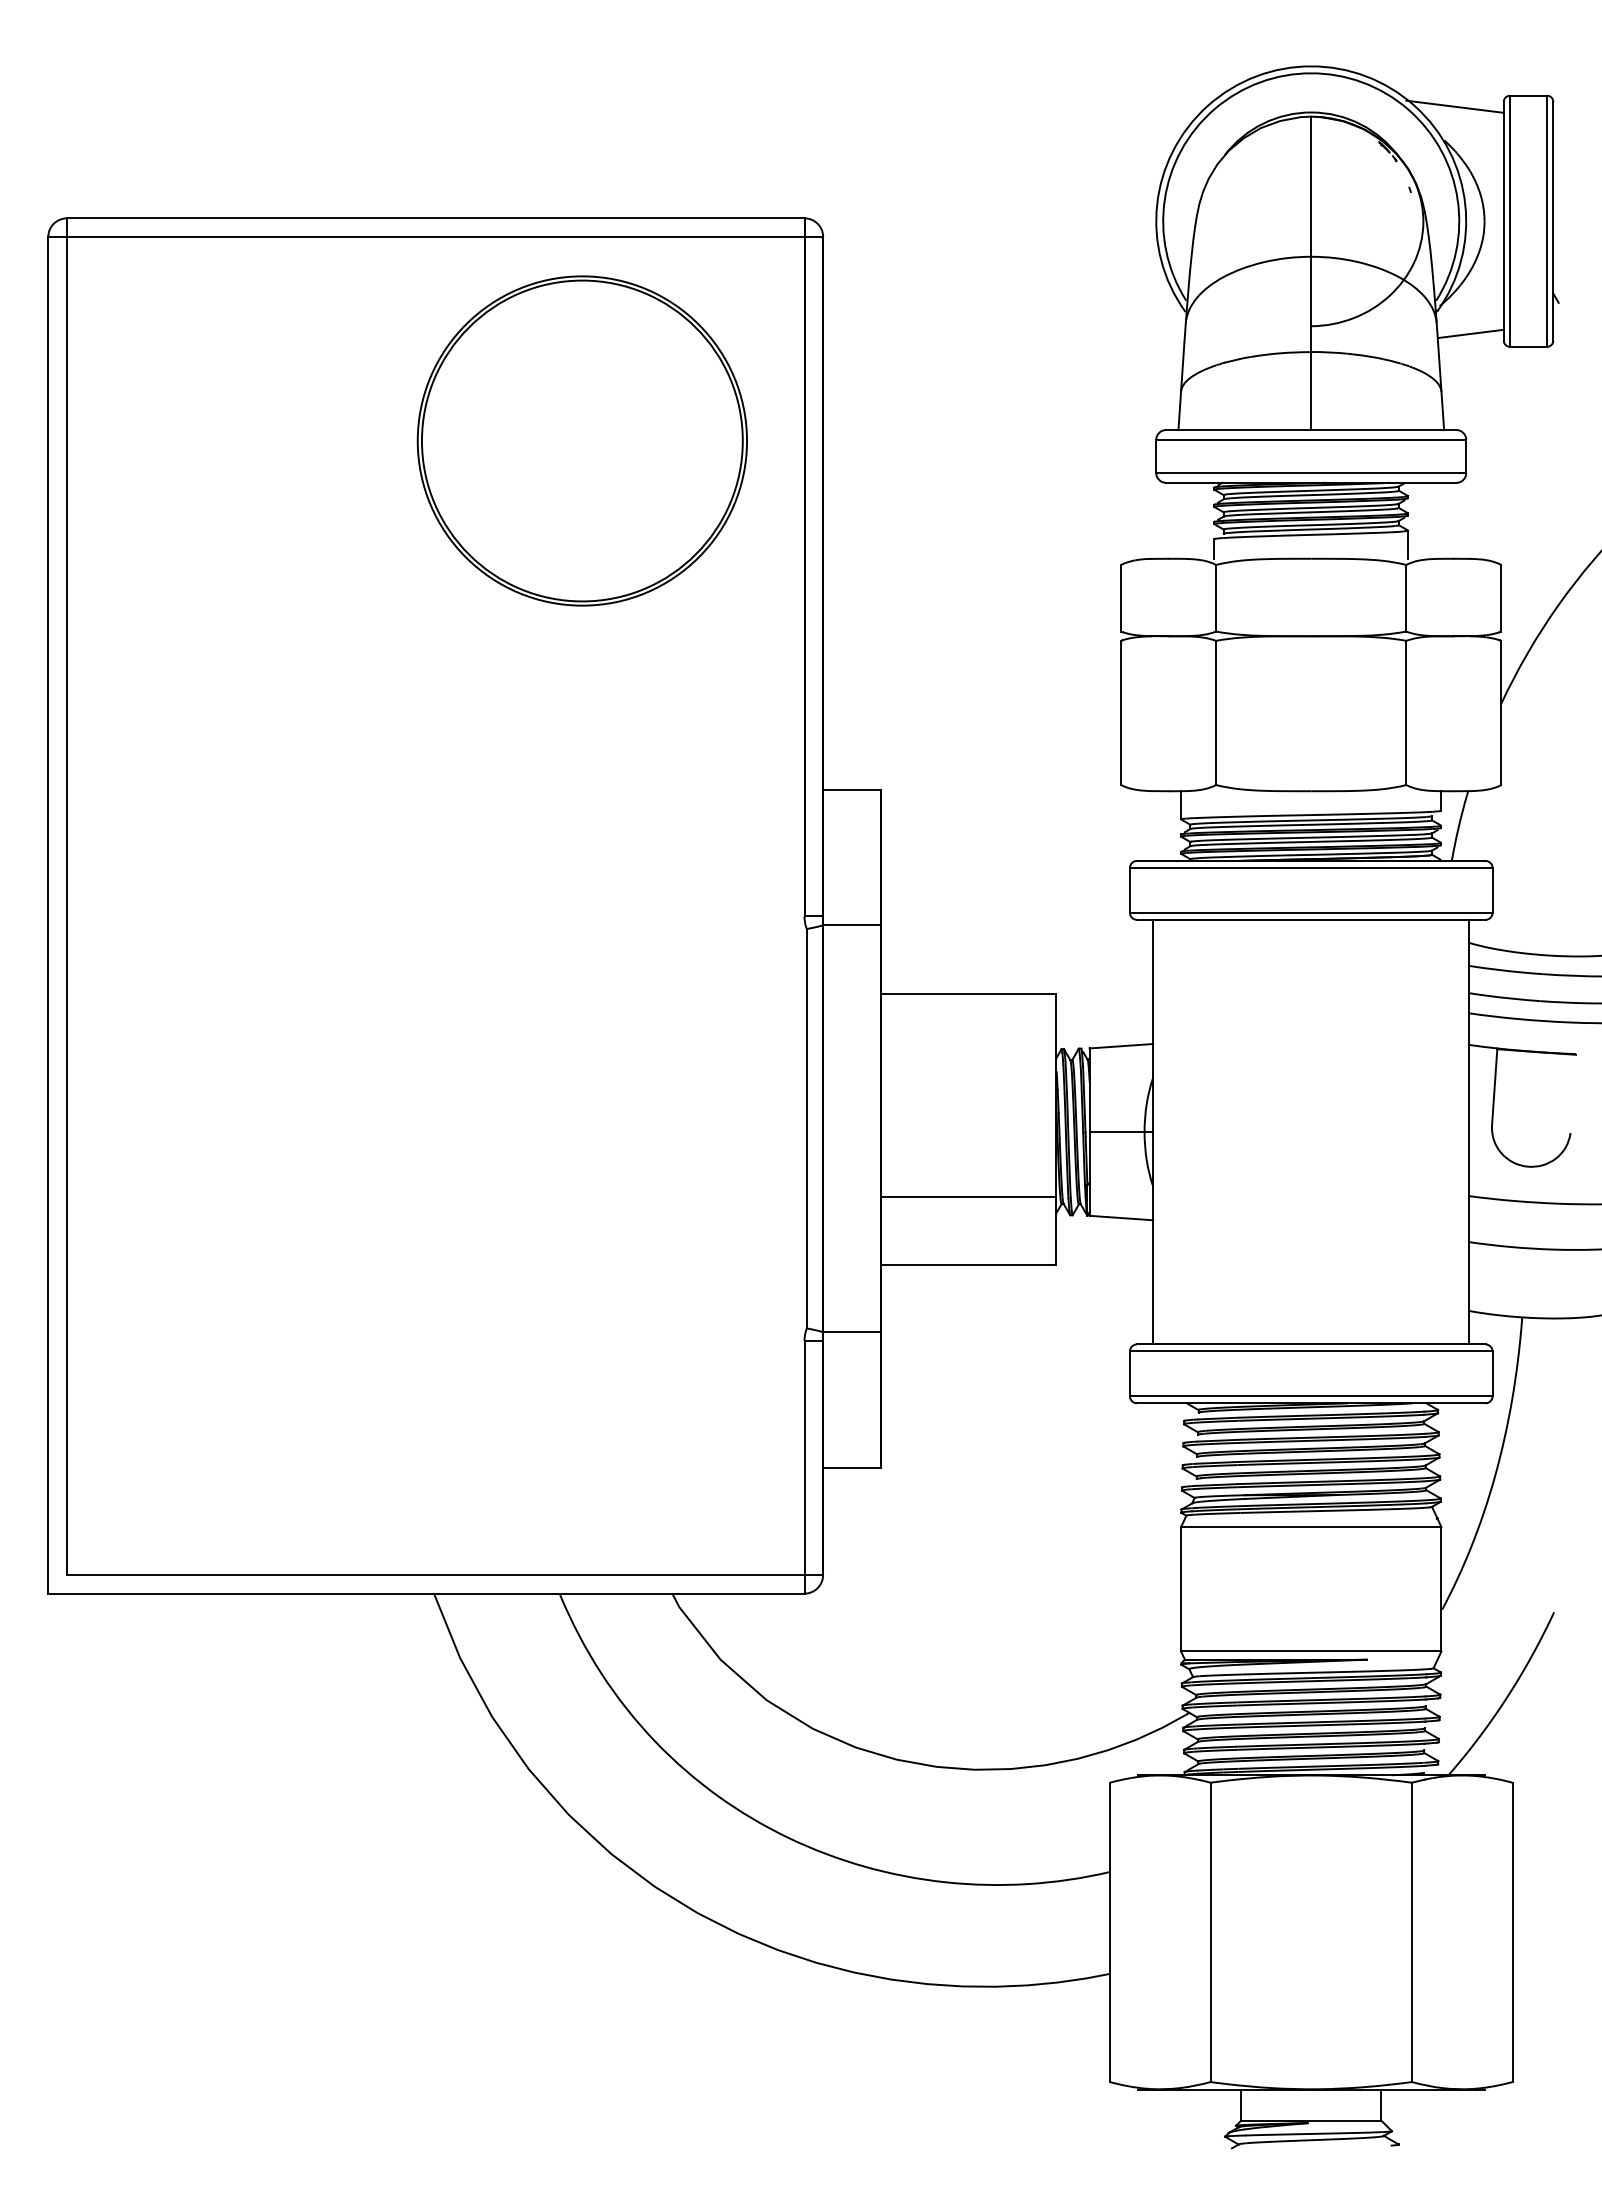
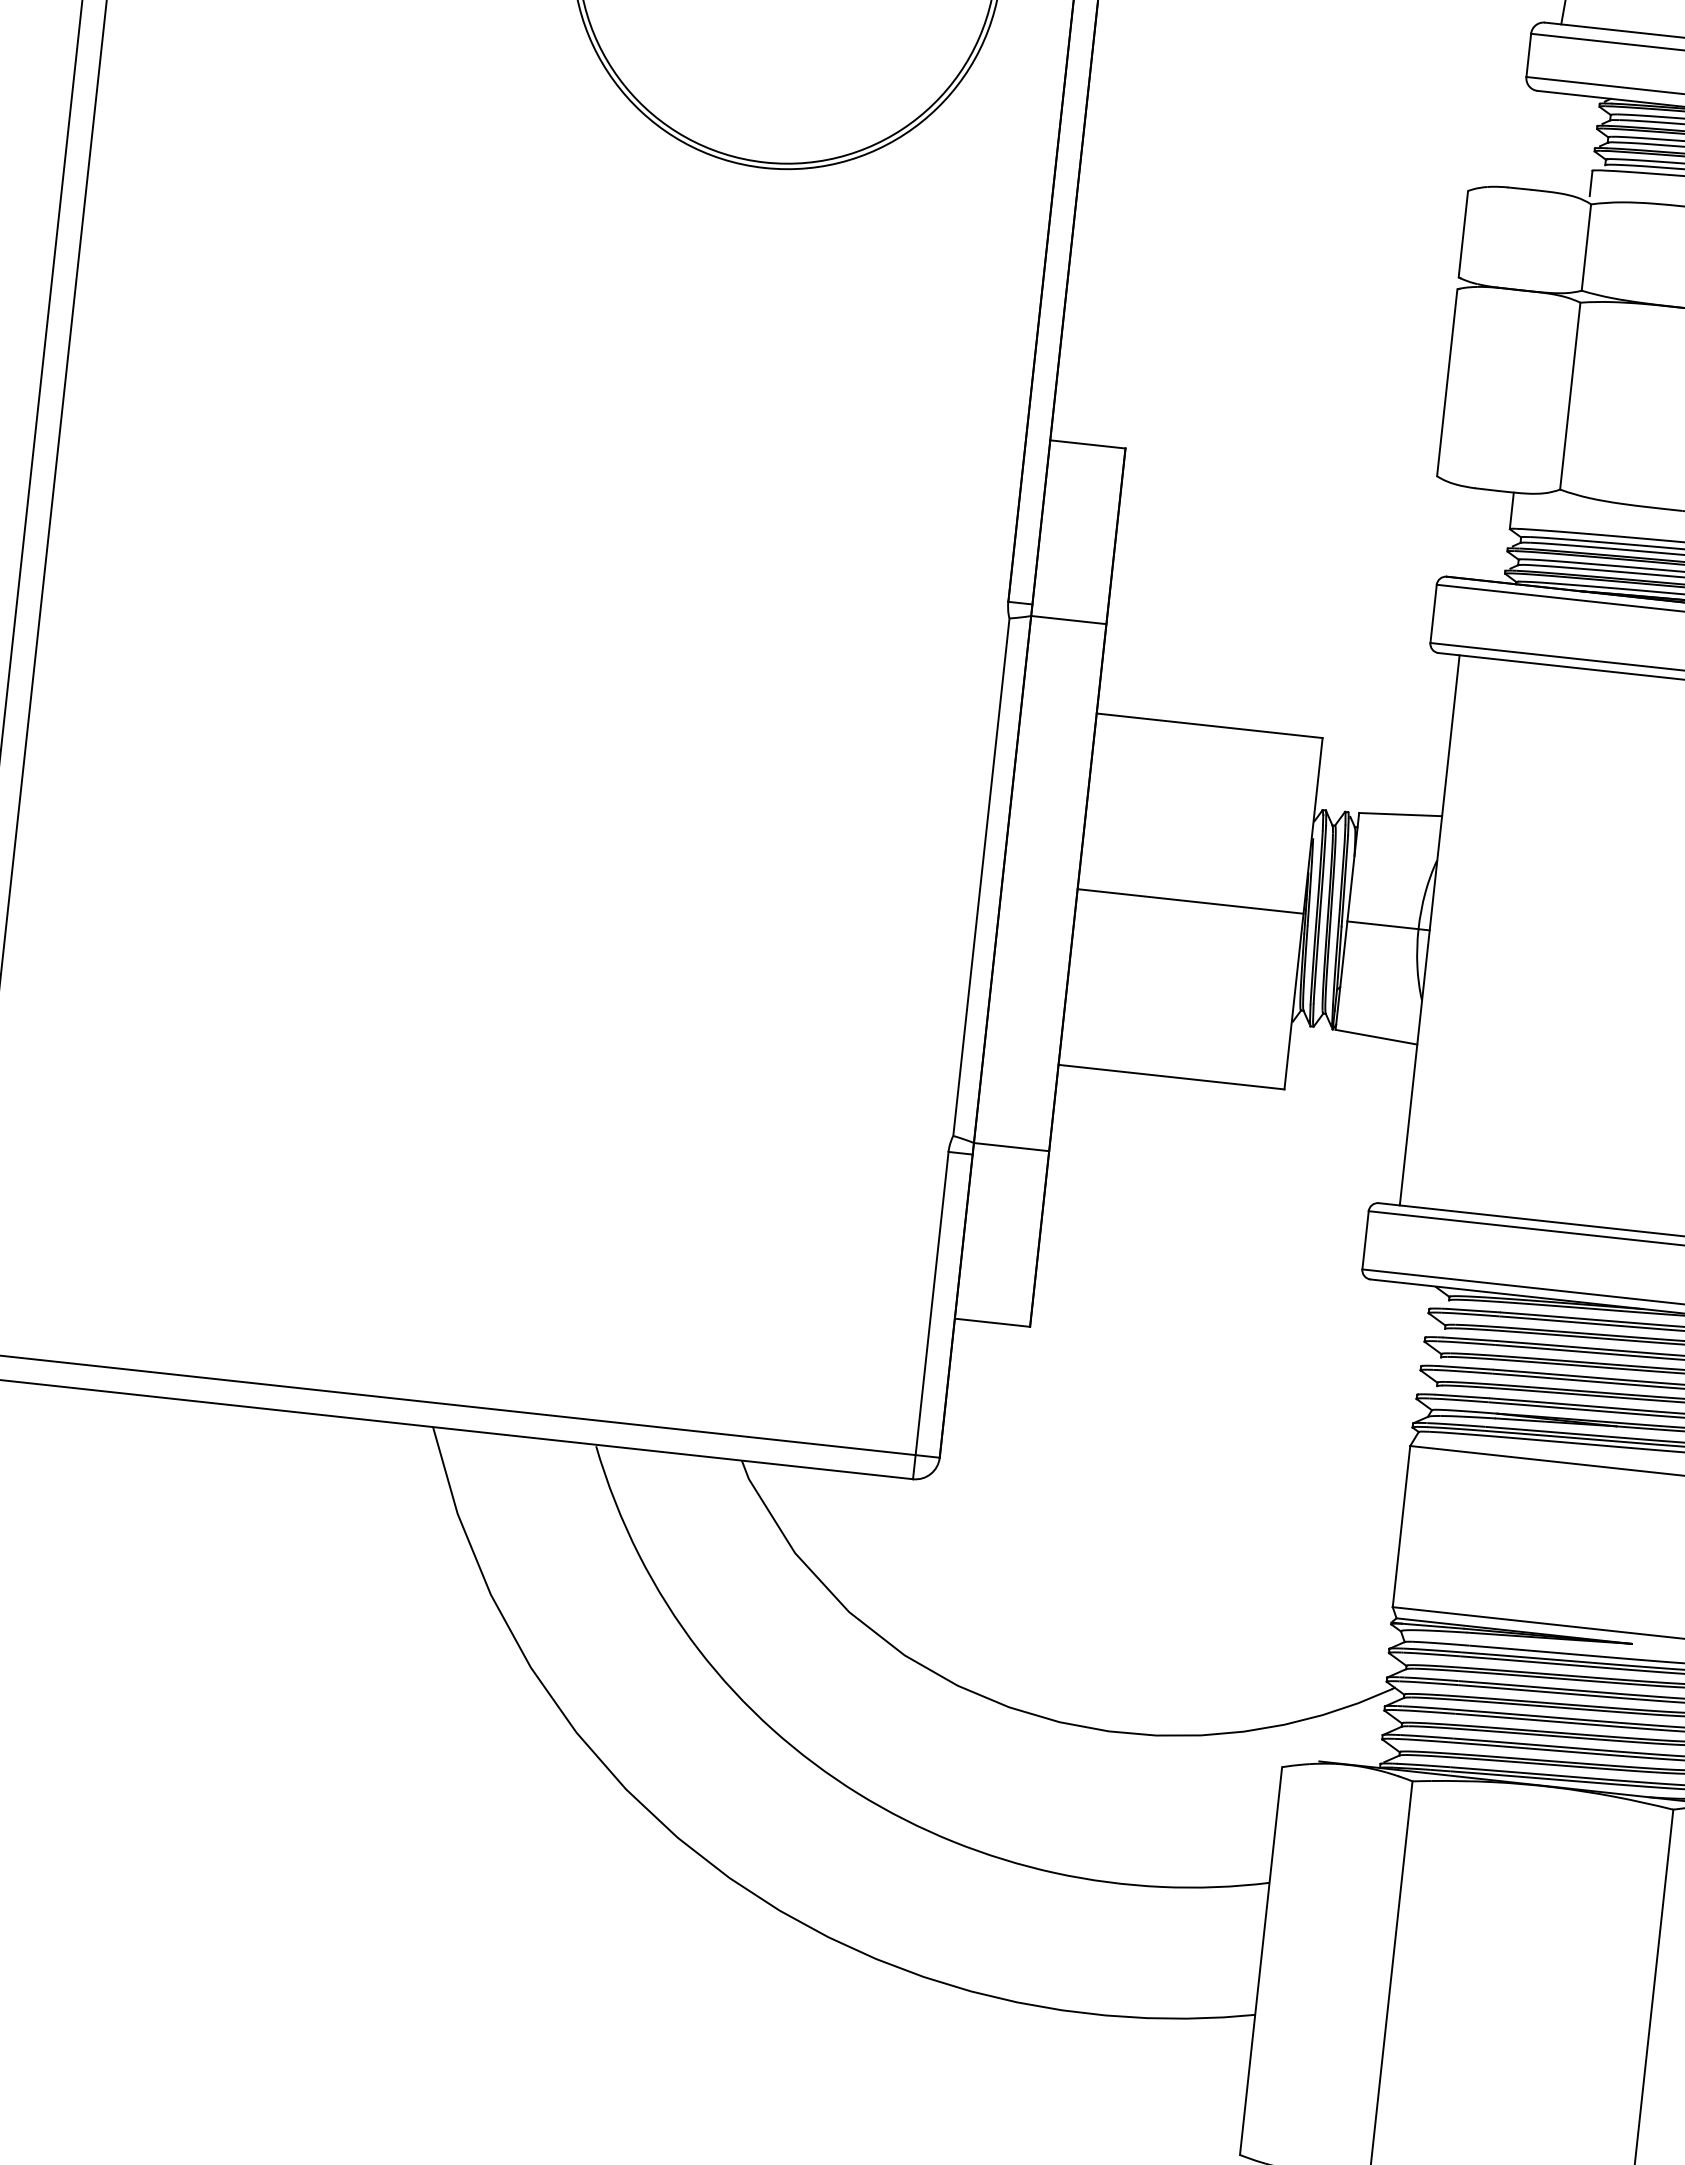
line: (968, 1196) -> (1190, 900), moved

